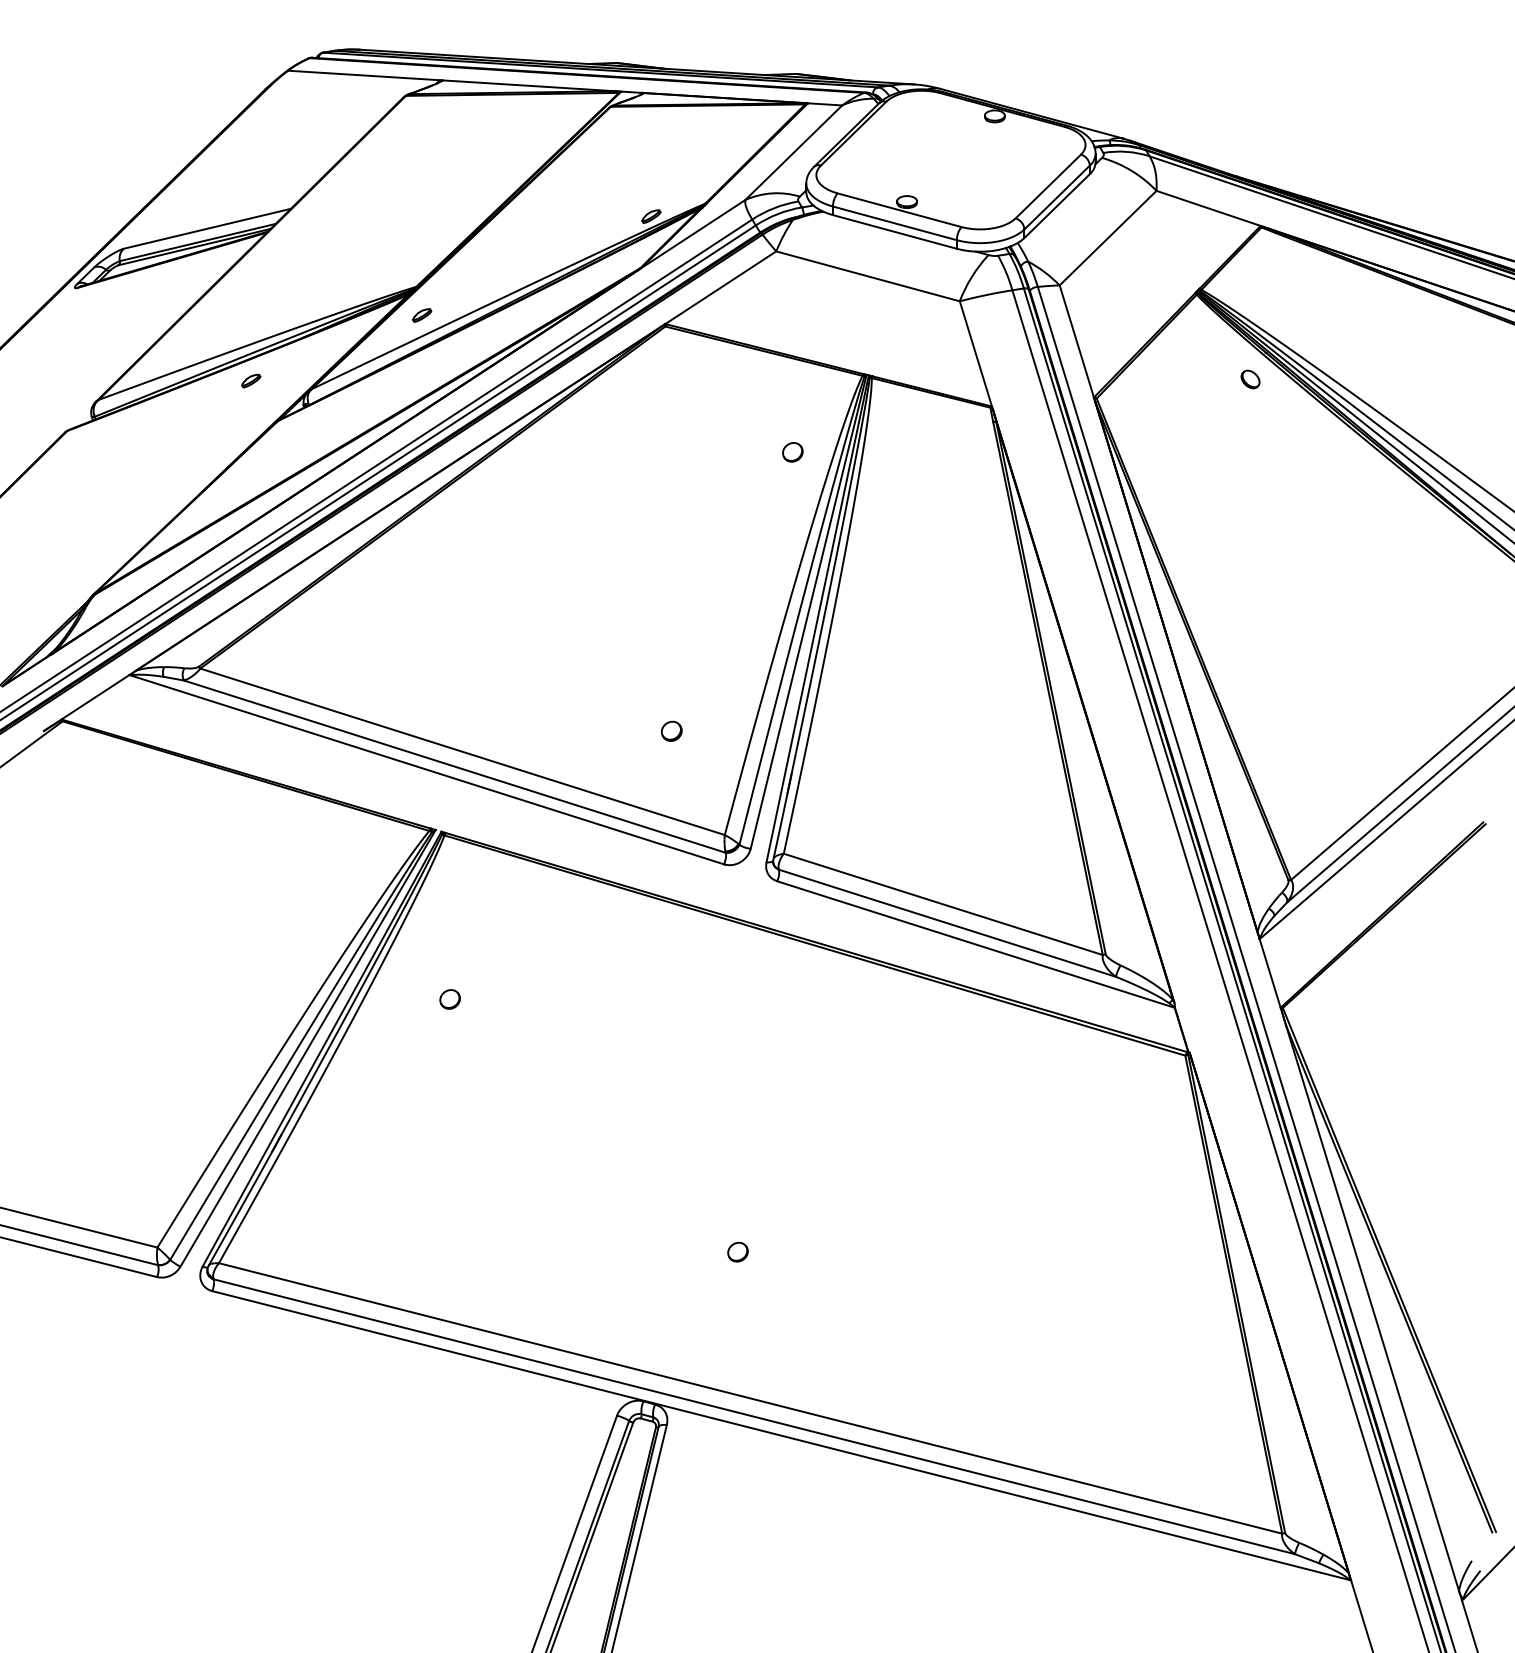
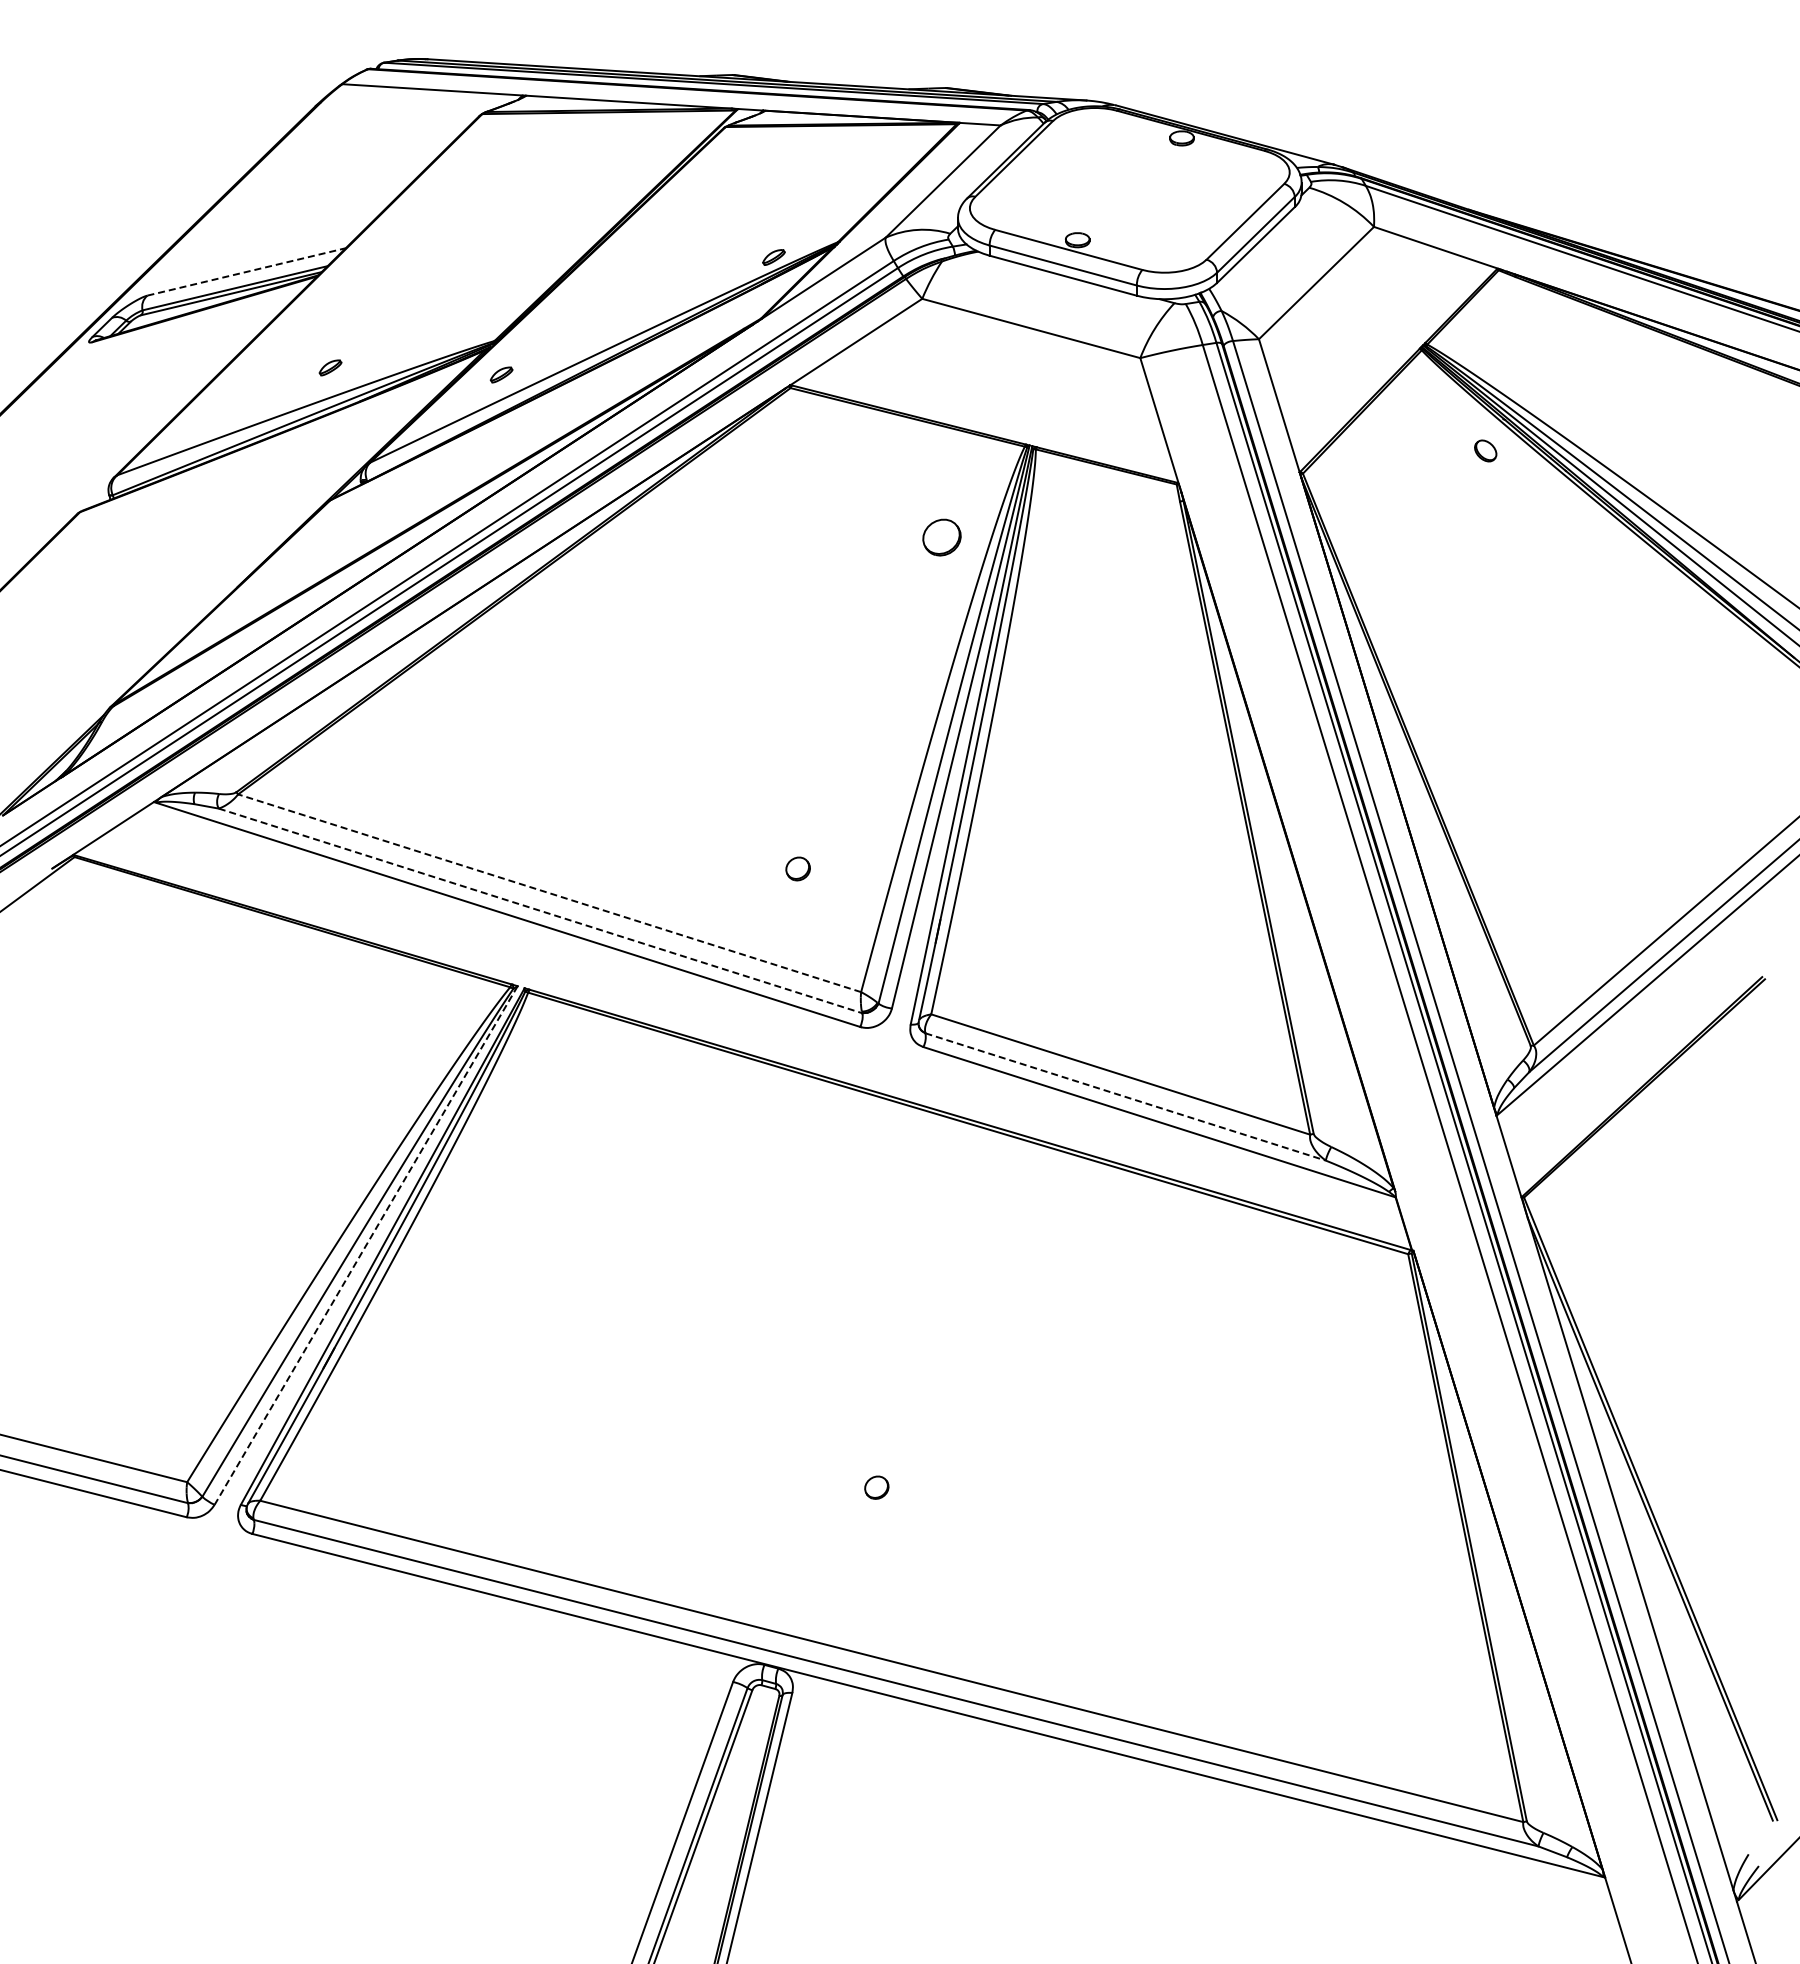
line: (207, 228) -> (246, 271), solid -> dashed
part: (251, 380) -> (330, 367), moved
part: (792, 452) -> (941, 537), size x1.6
line: (462, 752) -> (549, 893), solid -> dashed
line: (454, 766) -> (540, 910), solid -> dashed
line: (948, 923) -> (1126, 1097), solid -> dashed
part: (449, 999) -> (534, 1187), removed
line: (307, 1048) -> (365, 1245), solid -> dashed

